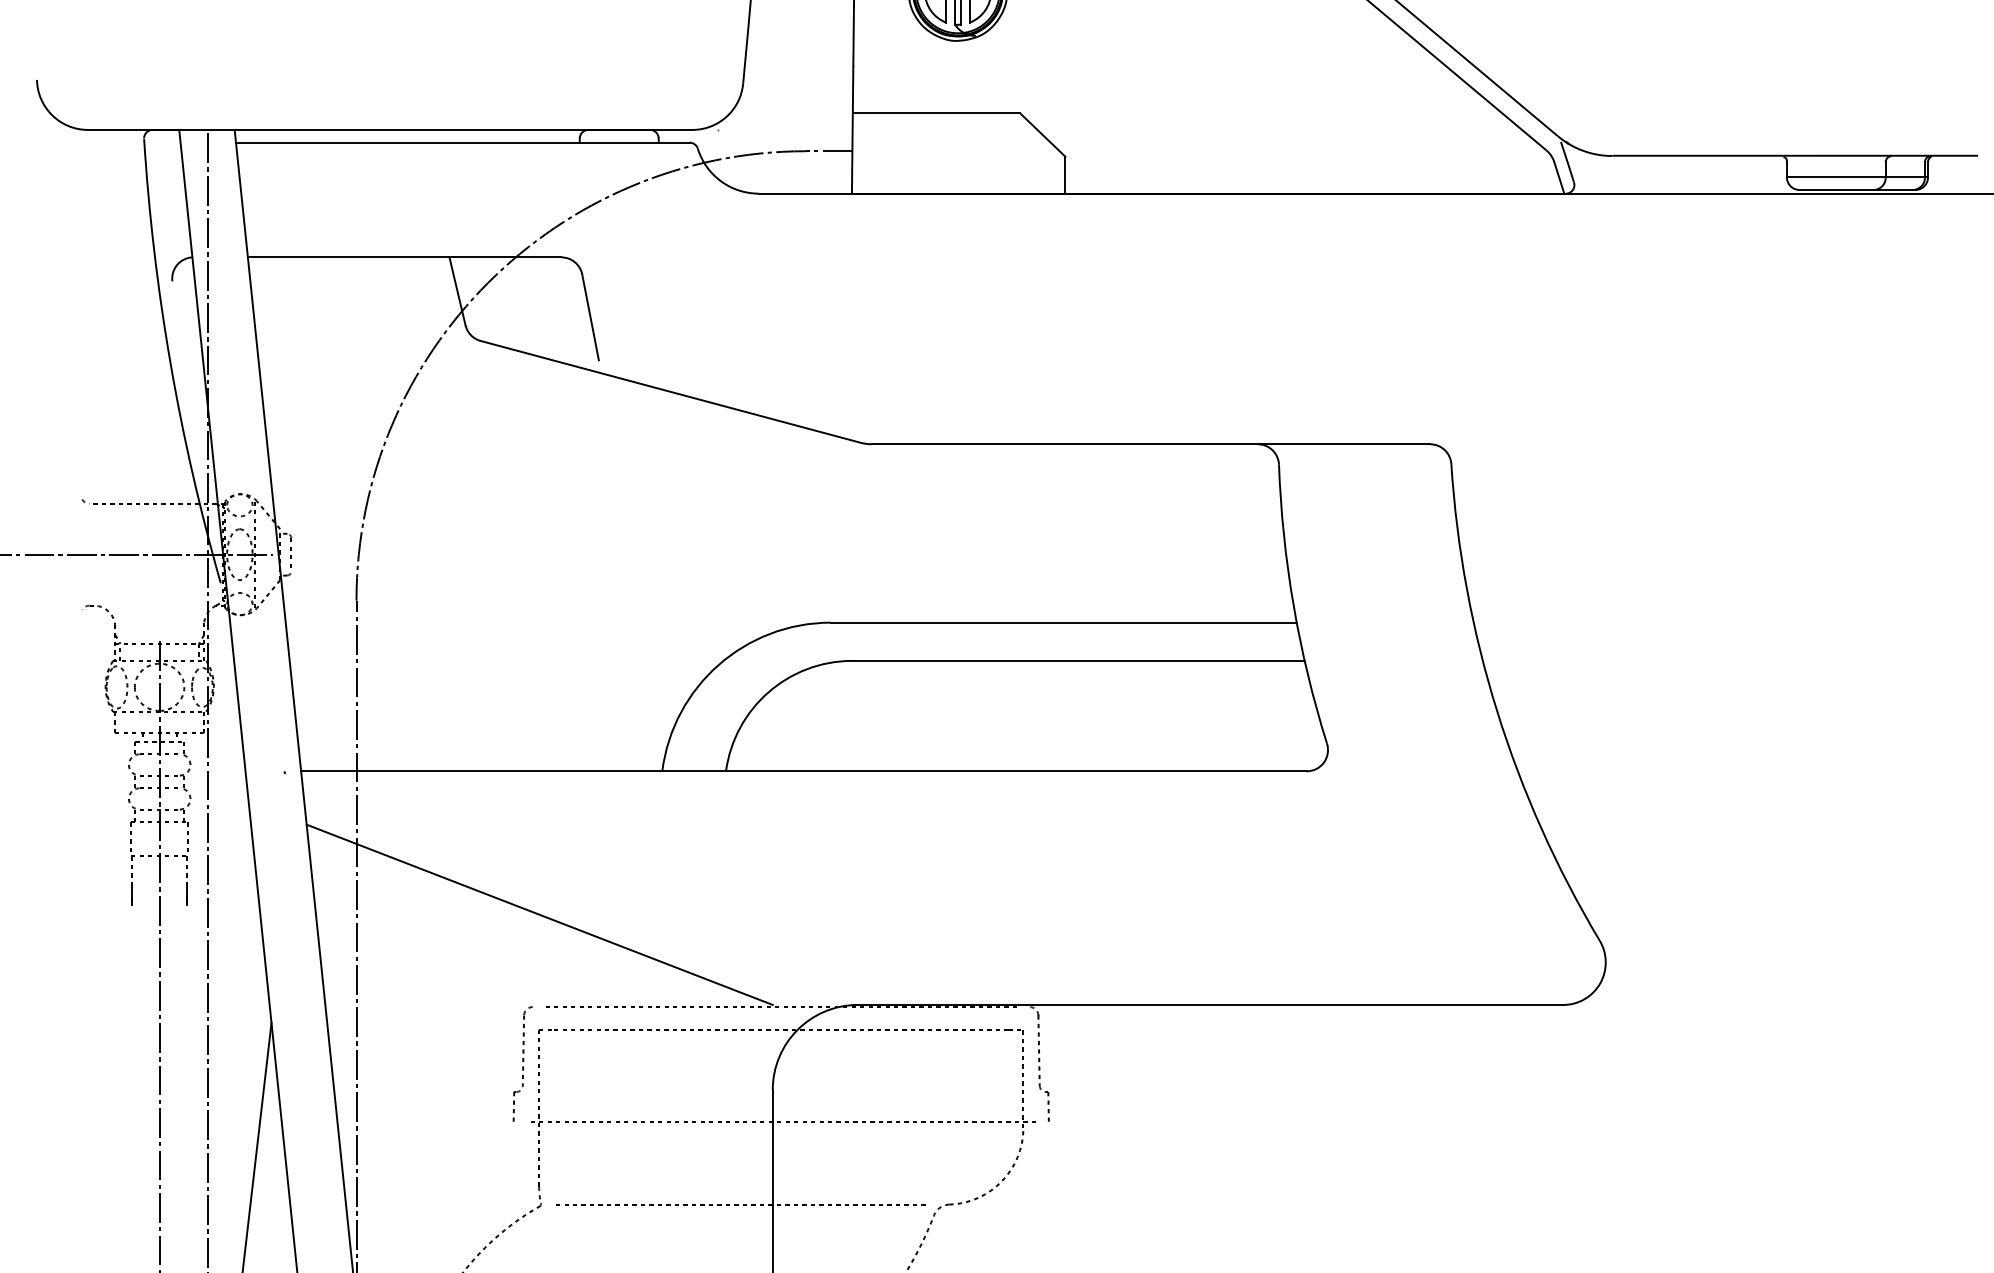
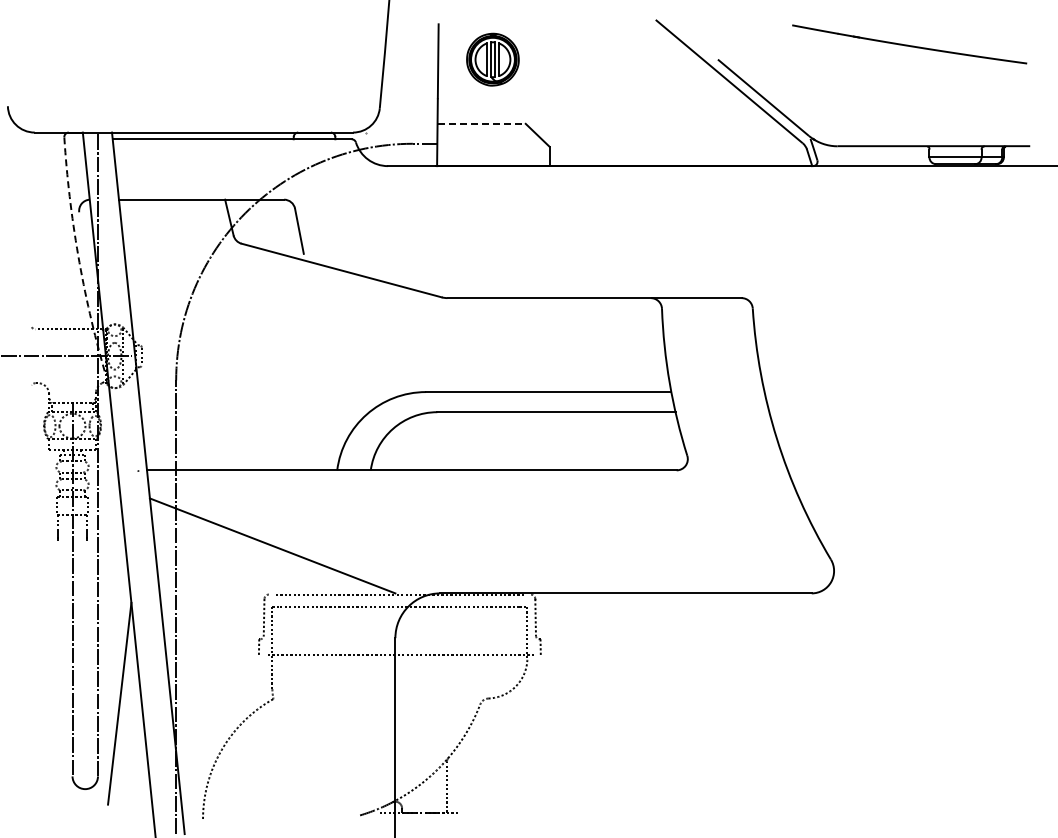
line: (936, 112) -> (481, 123), solid -> dashed
arc: (171, 363) -> (78, 255), solid -> dashed
line: (738, 1204) -> (377, 698), removed

